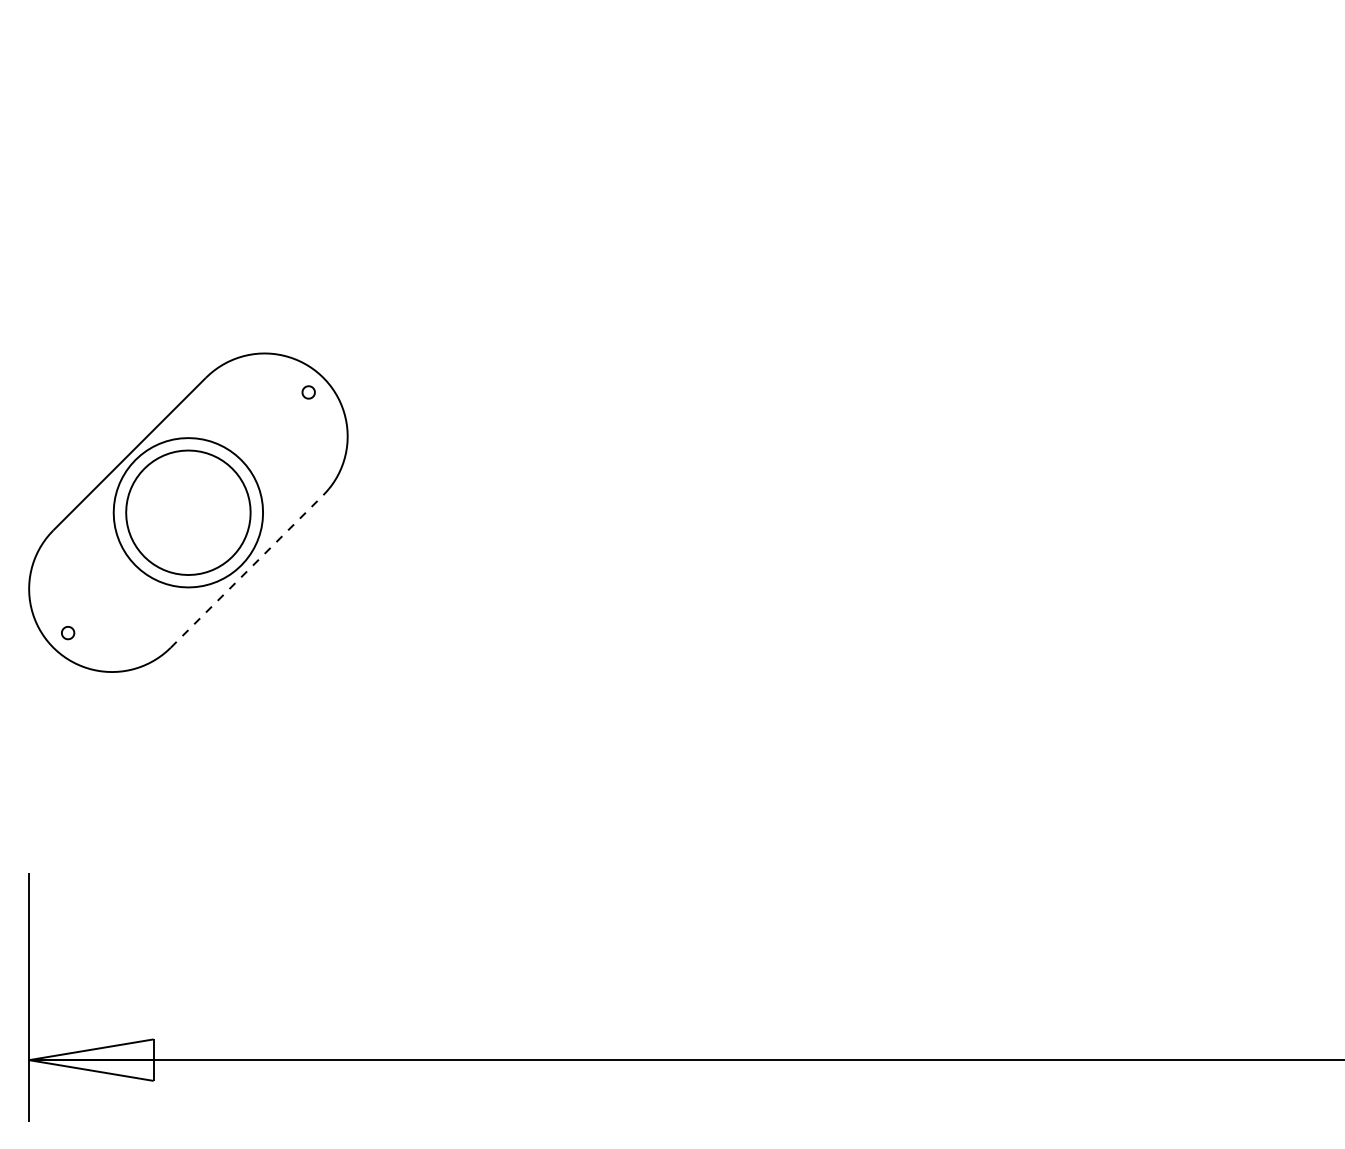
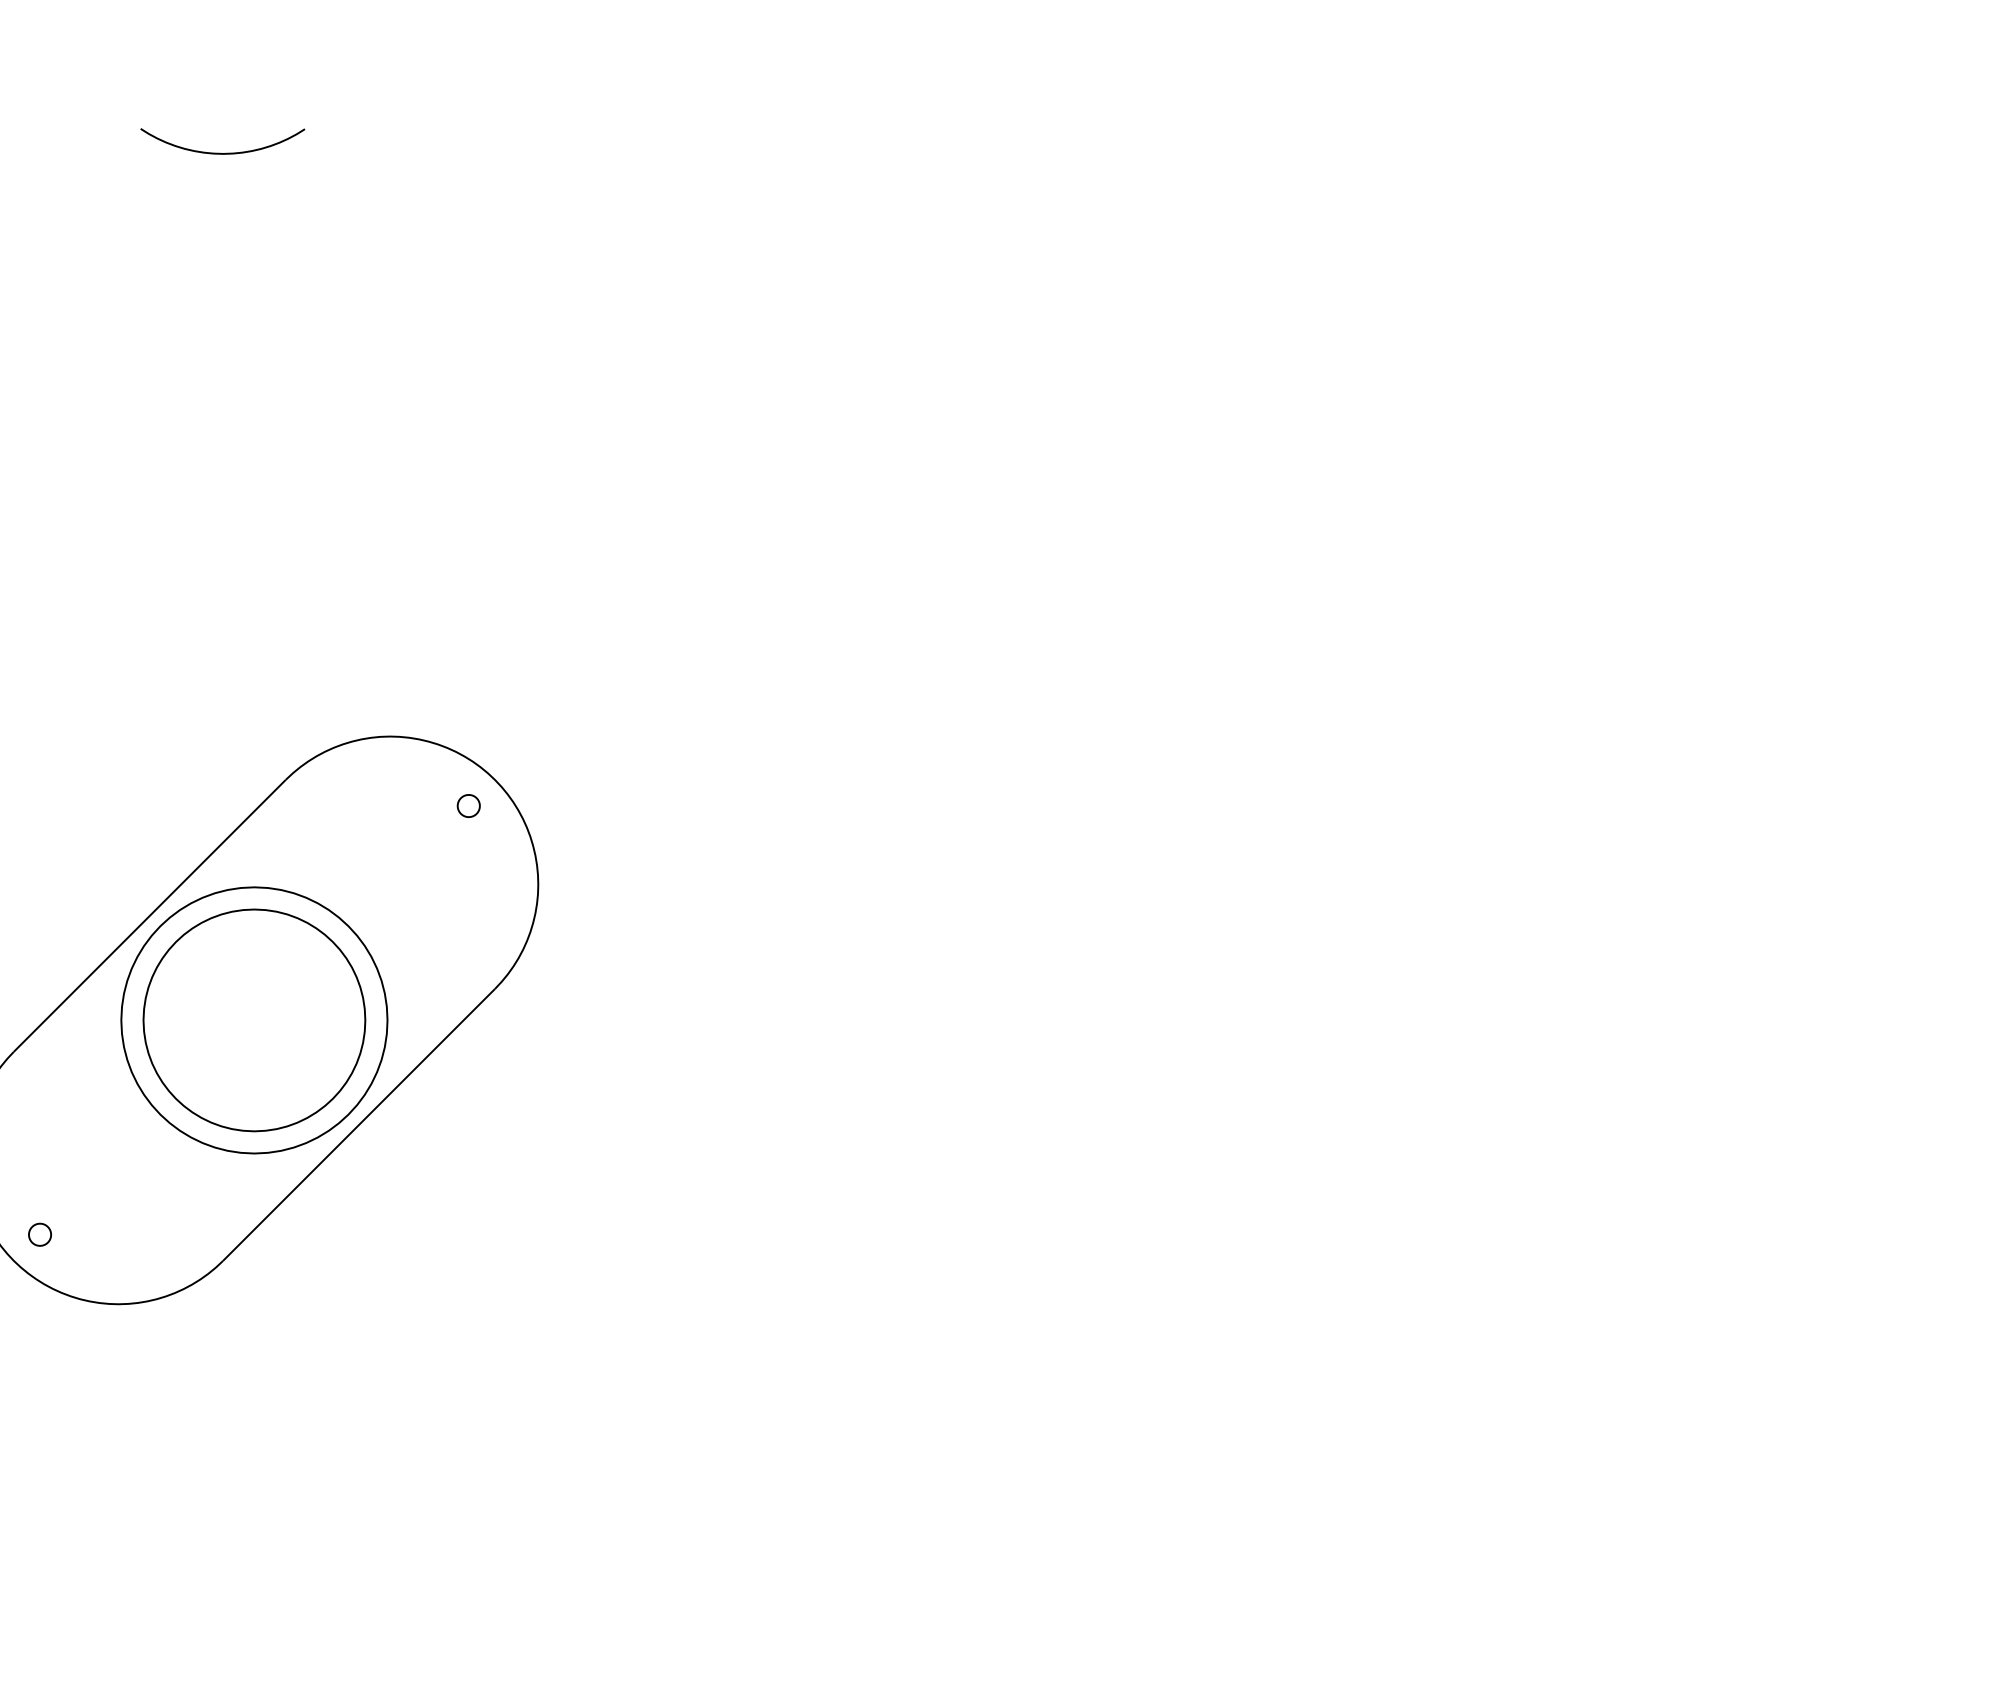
curve: (170, 25) -> (222, 152), added
line: (247, 571) -> (359, 1125), dashed -> solid

